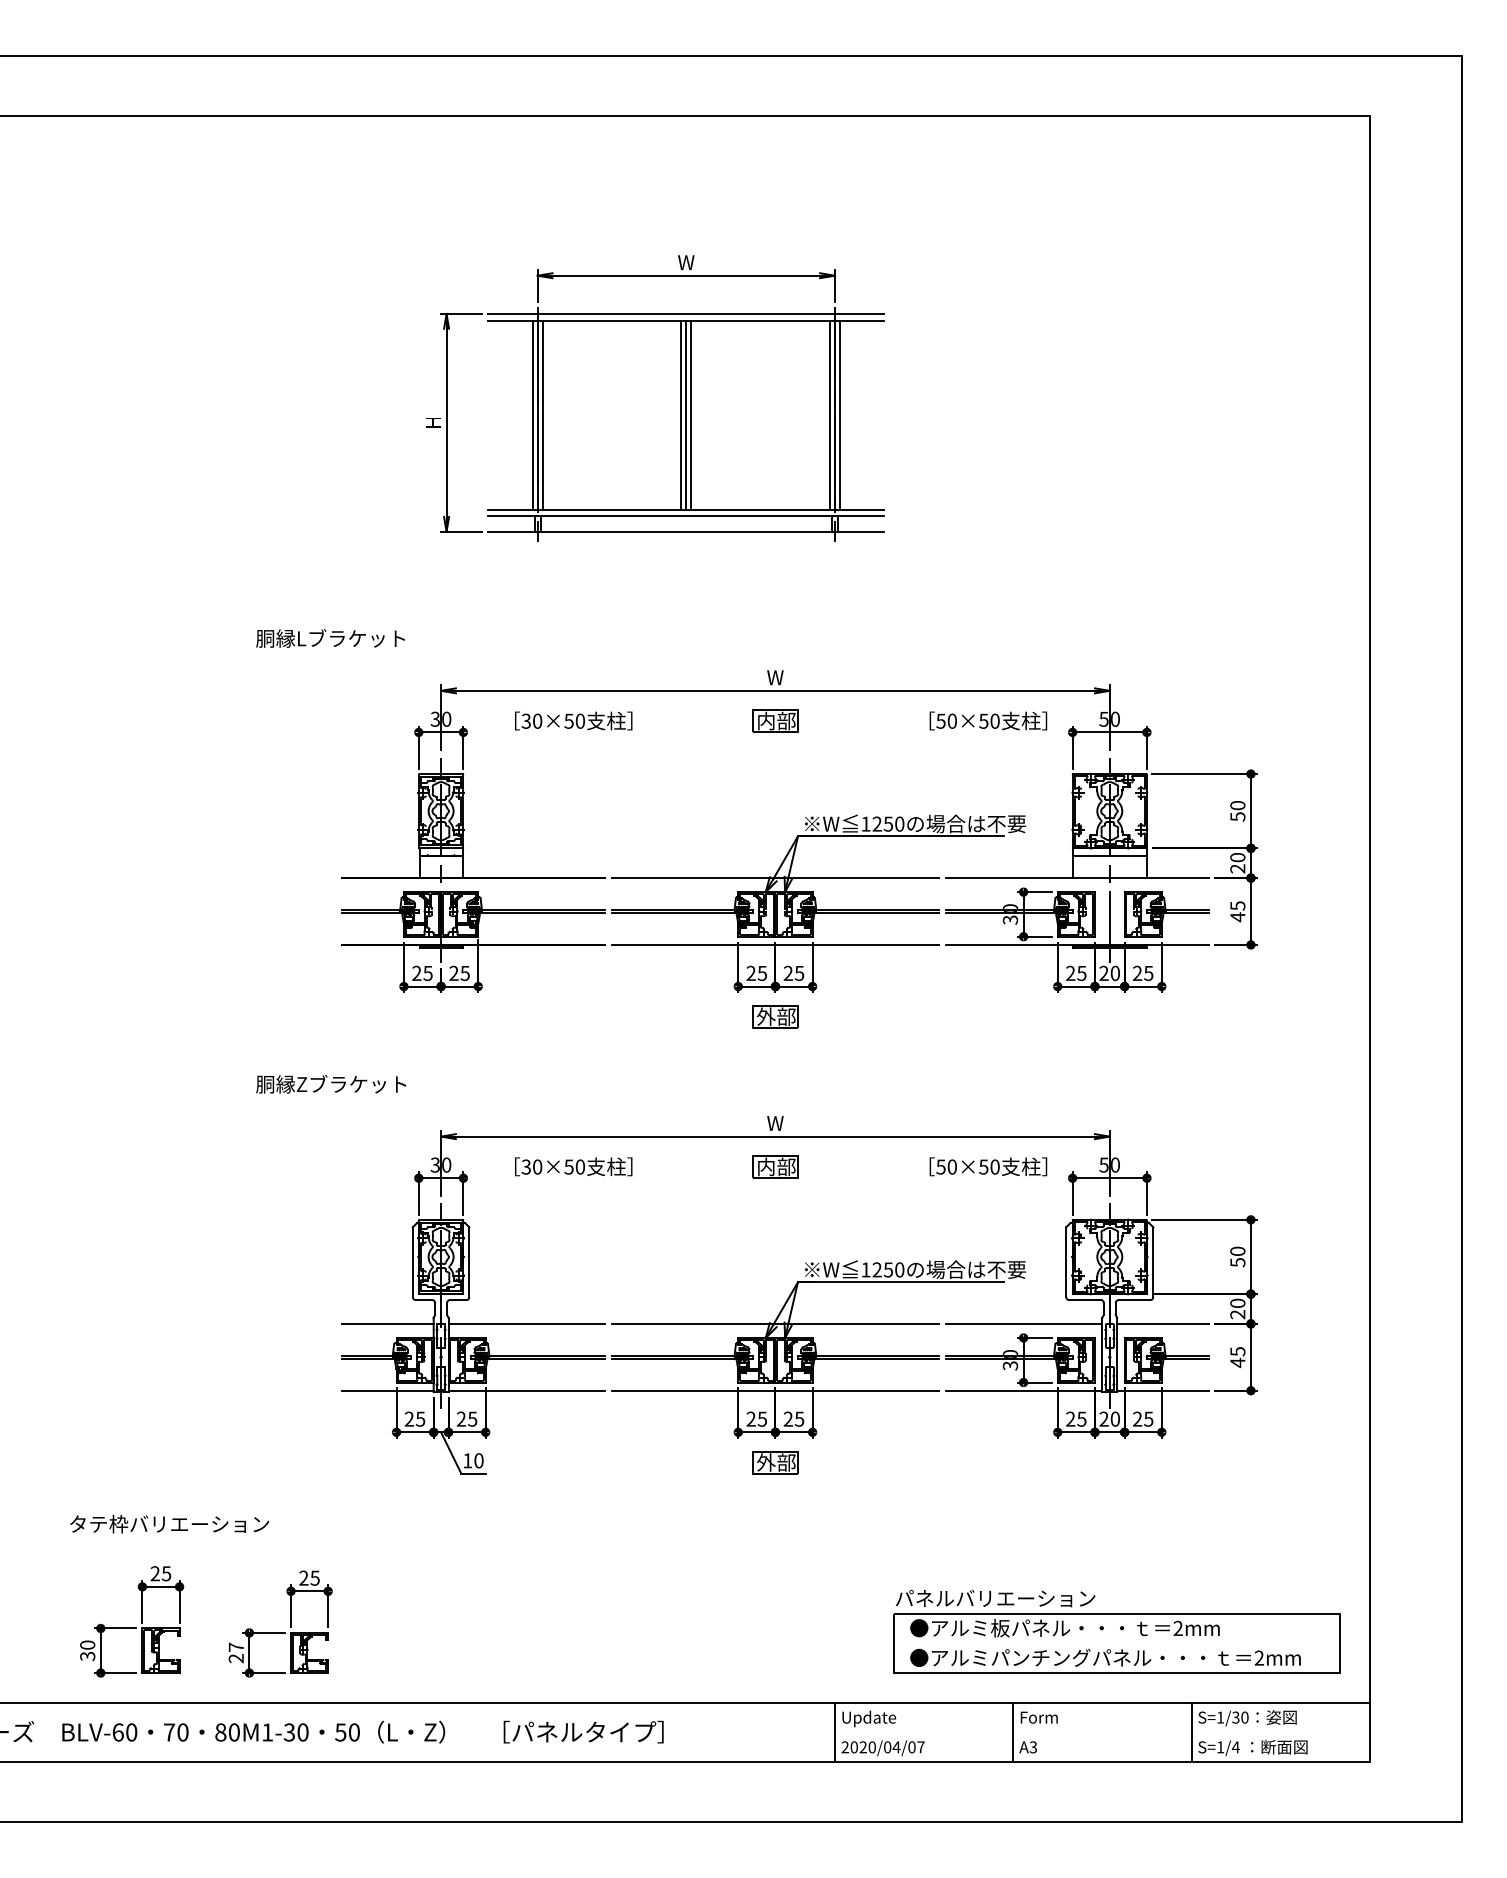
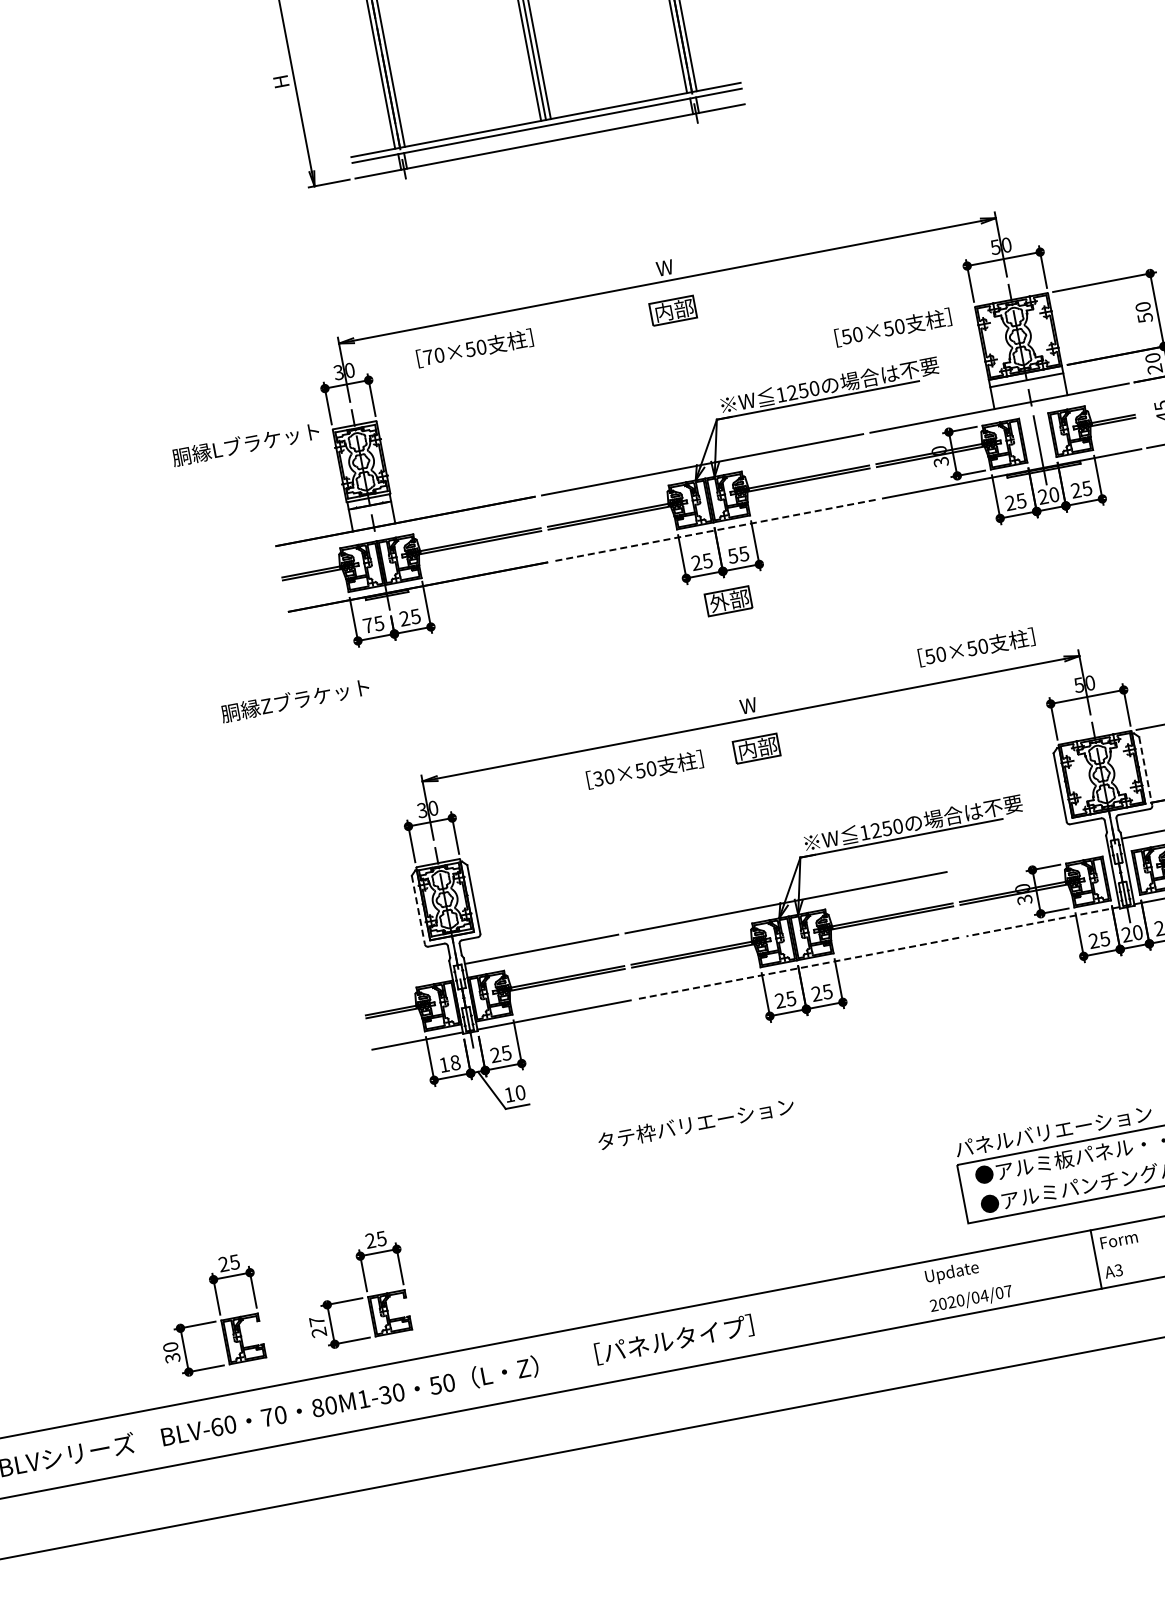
text: (330, 638) -> (245, 444), moved
text: (526, 720) -> (428, 356), 30×50 -> 70×50
text: (988, 720) -> (893, 327), moved
line: (774, 944) -> (714, 530), solid -> dashed
text: (416, 972) -> (367, 624), 25 -> 75
text: (787, 973) -> (732, 556), 25 -> 55
text: (331, 1084) -> (295, 700), moved
text: (573, 1166) -> (644, 769), moved
text: (988, 1166) -> (976, 647), moved
line: (412, 1262) -> (418, 910), solid -> dashed
line: (1153, 1262) -> (1145, 771), solid -> dashed
line: (387, 1323) -> (404, 975), removed
line: (1024, 1323) -> (1030, 855), removed
line: (774, 1390) -> (797, 968), solid -> dashed
line: (1023, 1390) -> (1042, 921), solid -> dashed
text: (414, 1418) -> (449, 1063), 25 -> 18
part: (775, 1462) -> (812, 1038), removed
text: (169, 1523) -> (695, 1123), moved
line: (834, 1732) -> (920, 1293), removed

